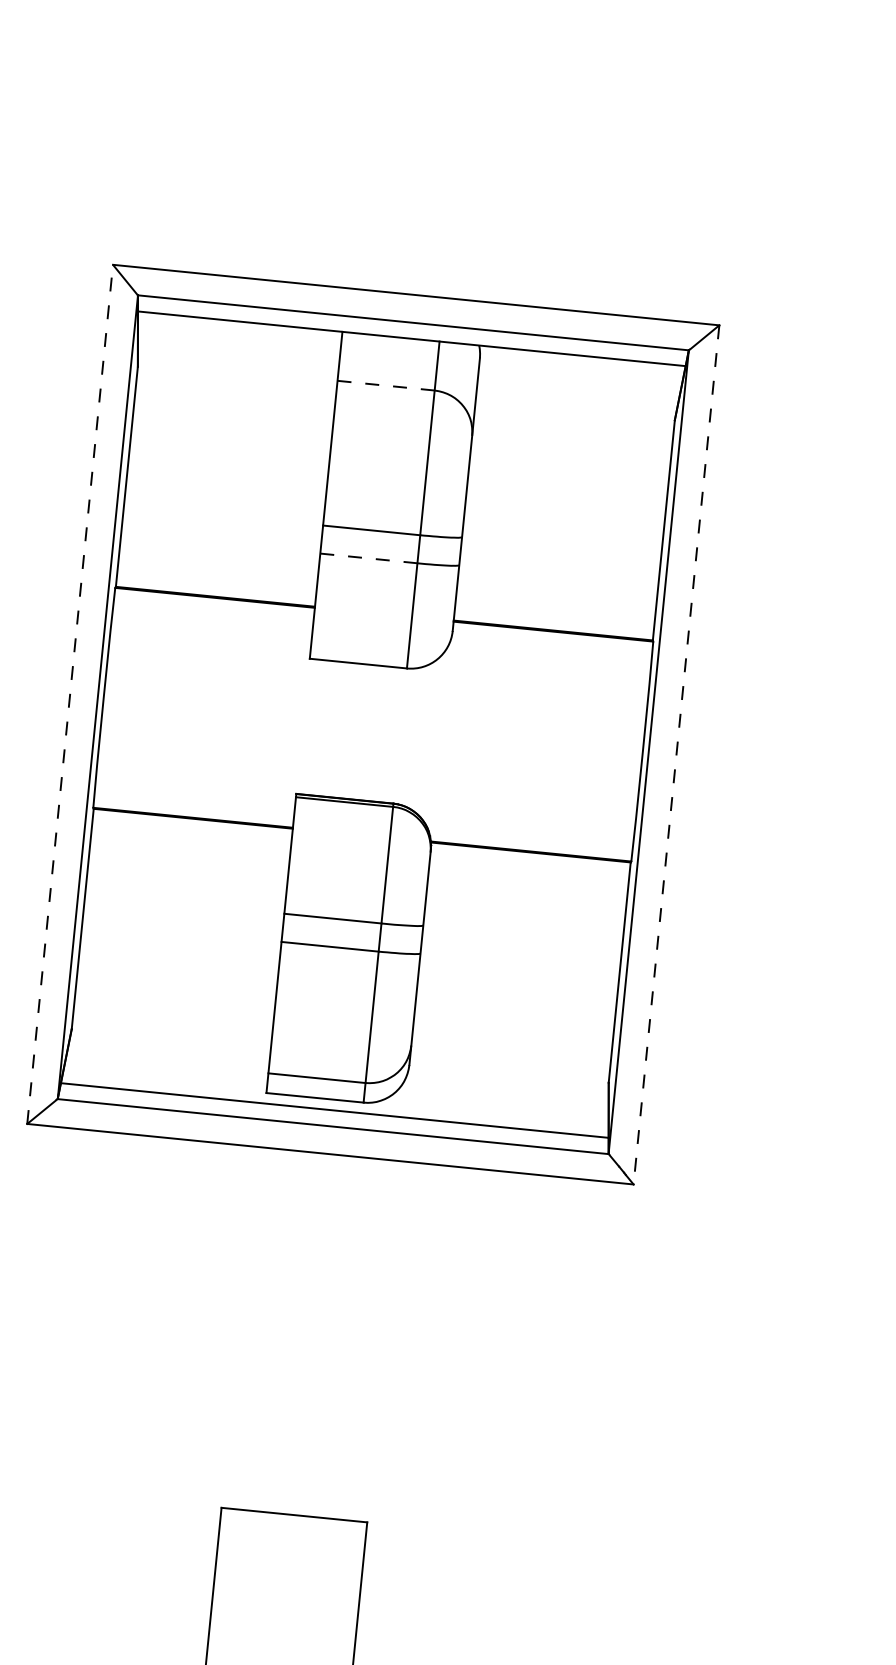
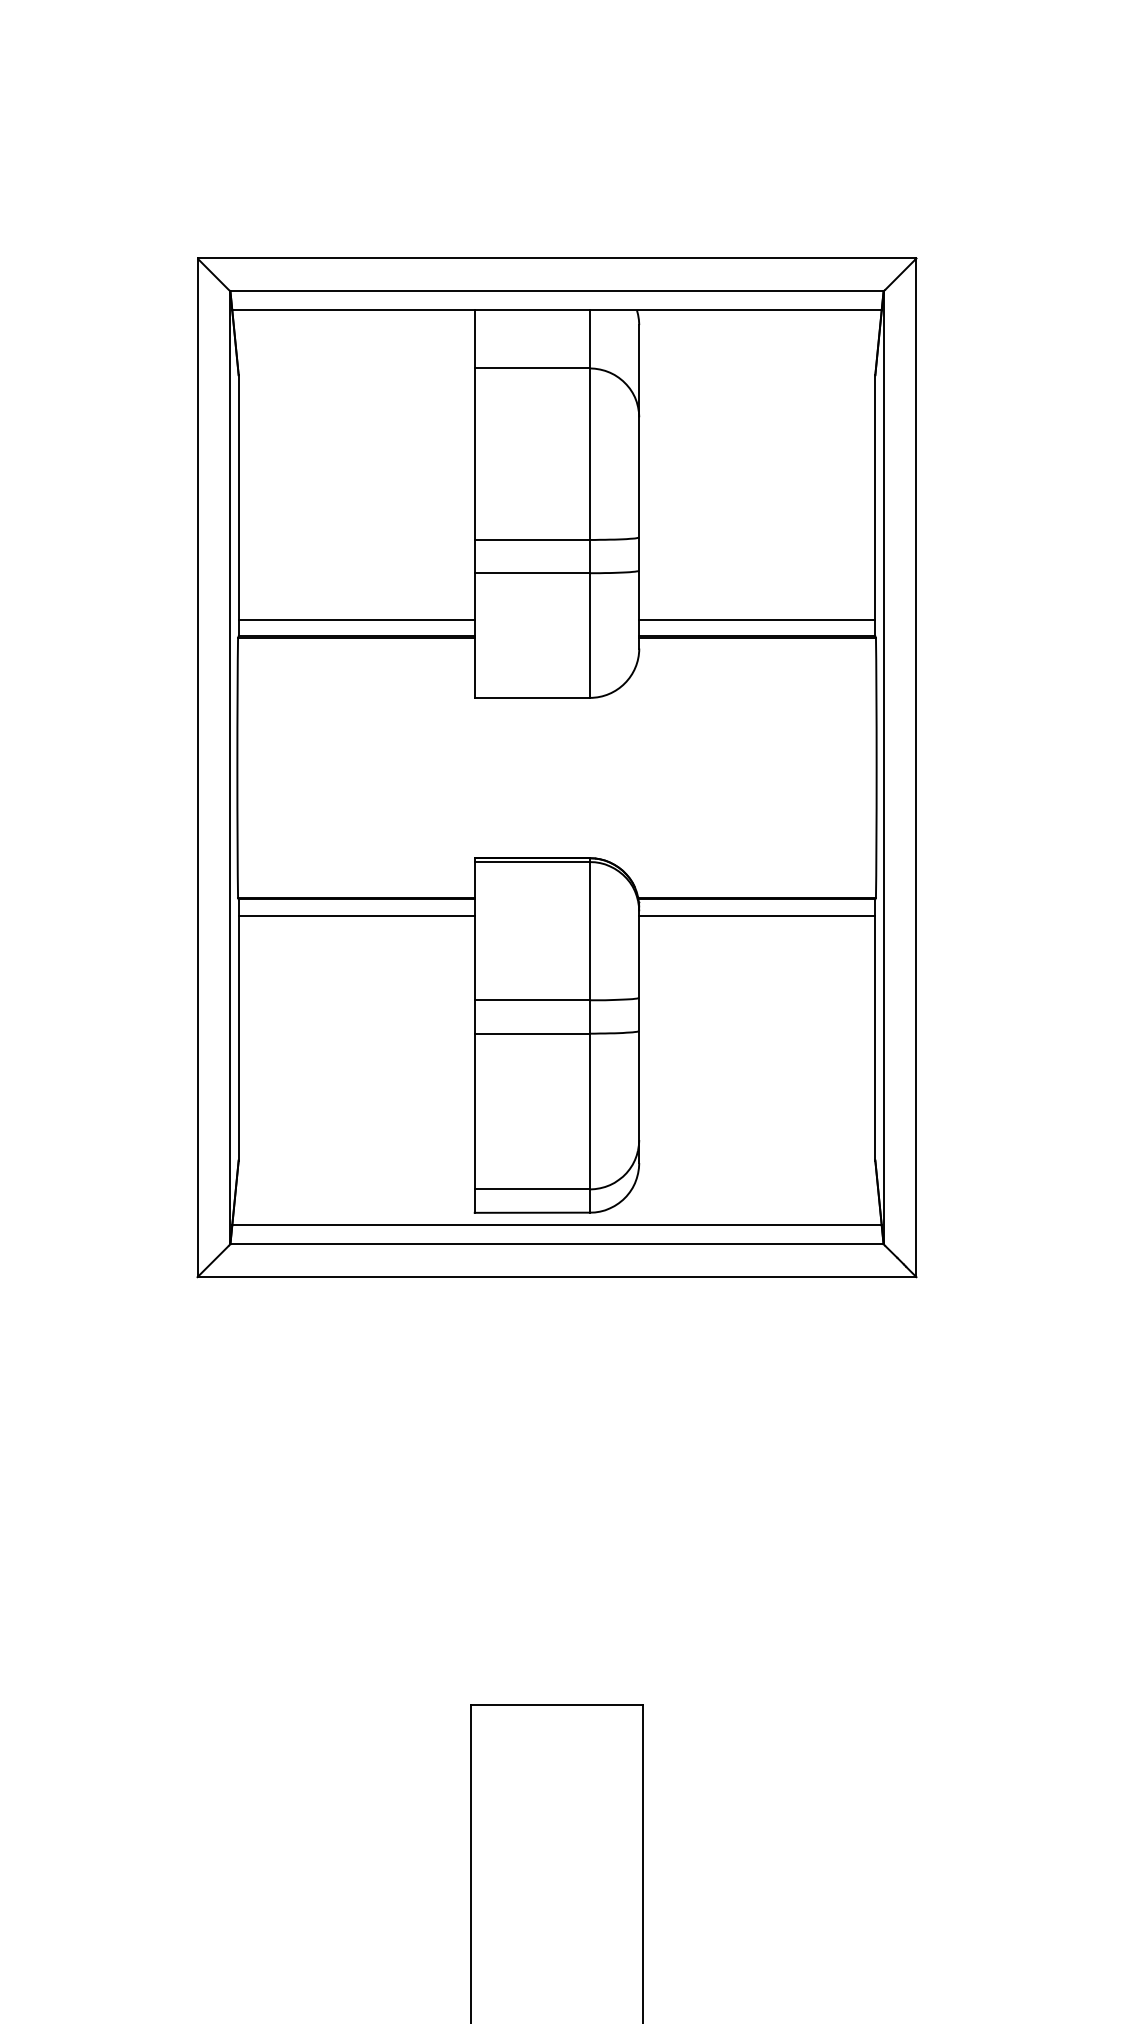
line: (386, 385) -> (532, 368), dashed -> solid
line: (368, 558) -> (532, 573), dashed -> solid
line: (216, 582) -> (356, 619), added
line: (554, 616) -> (757, 619), added
line: (70, 694) -> (197, 767), dashed -> solid
line: (676, 755) -> (916, 768), dashed -> solid
line: (191, 832) -> (356, 915), added
line: (529, 866) -> (757, 915), added

